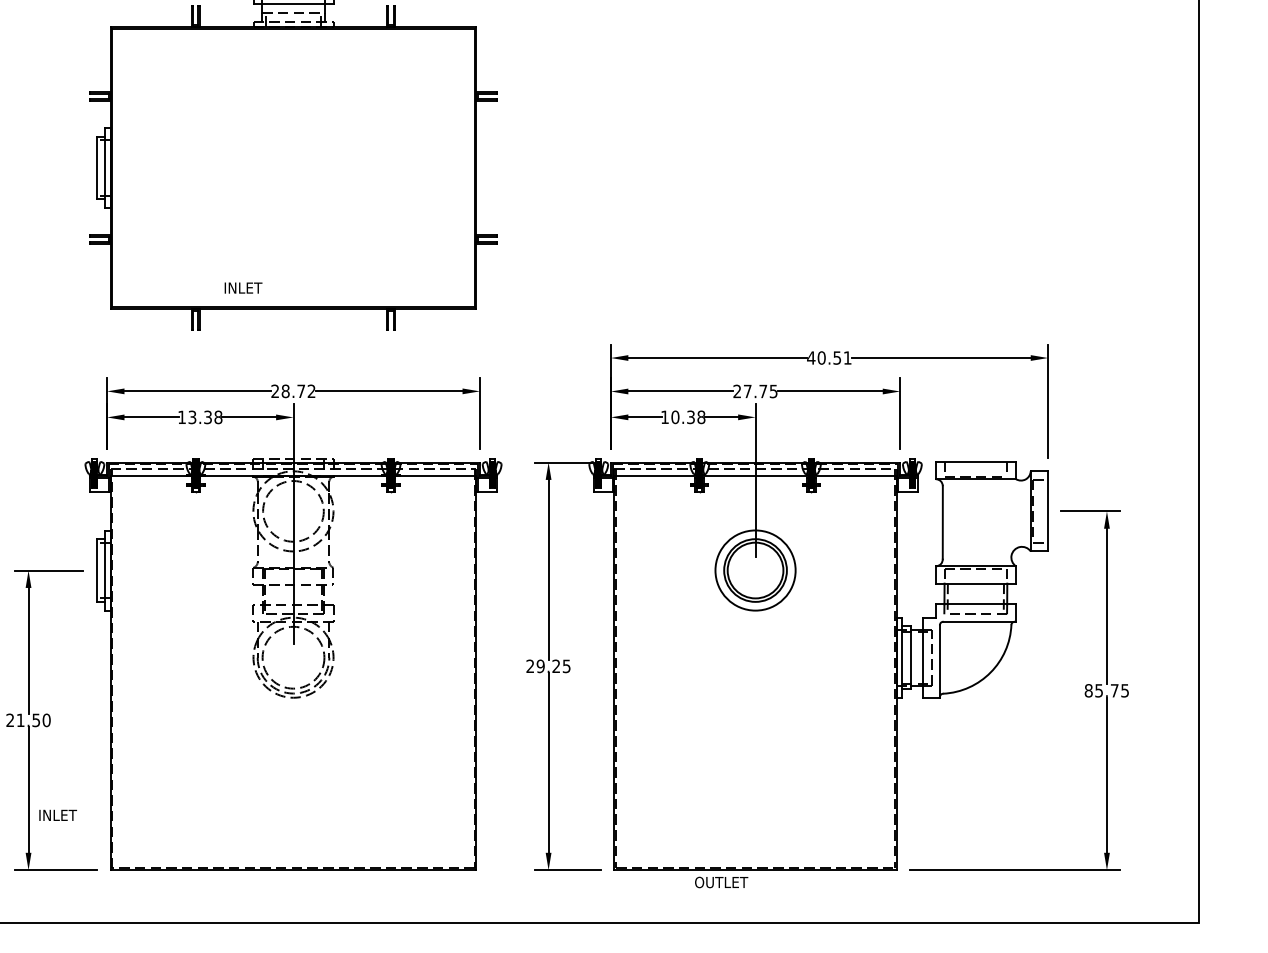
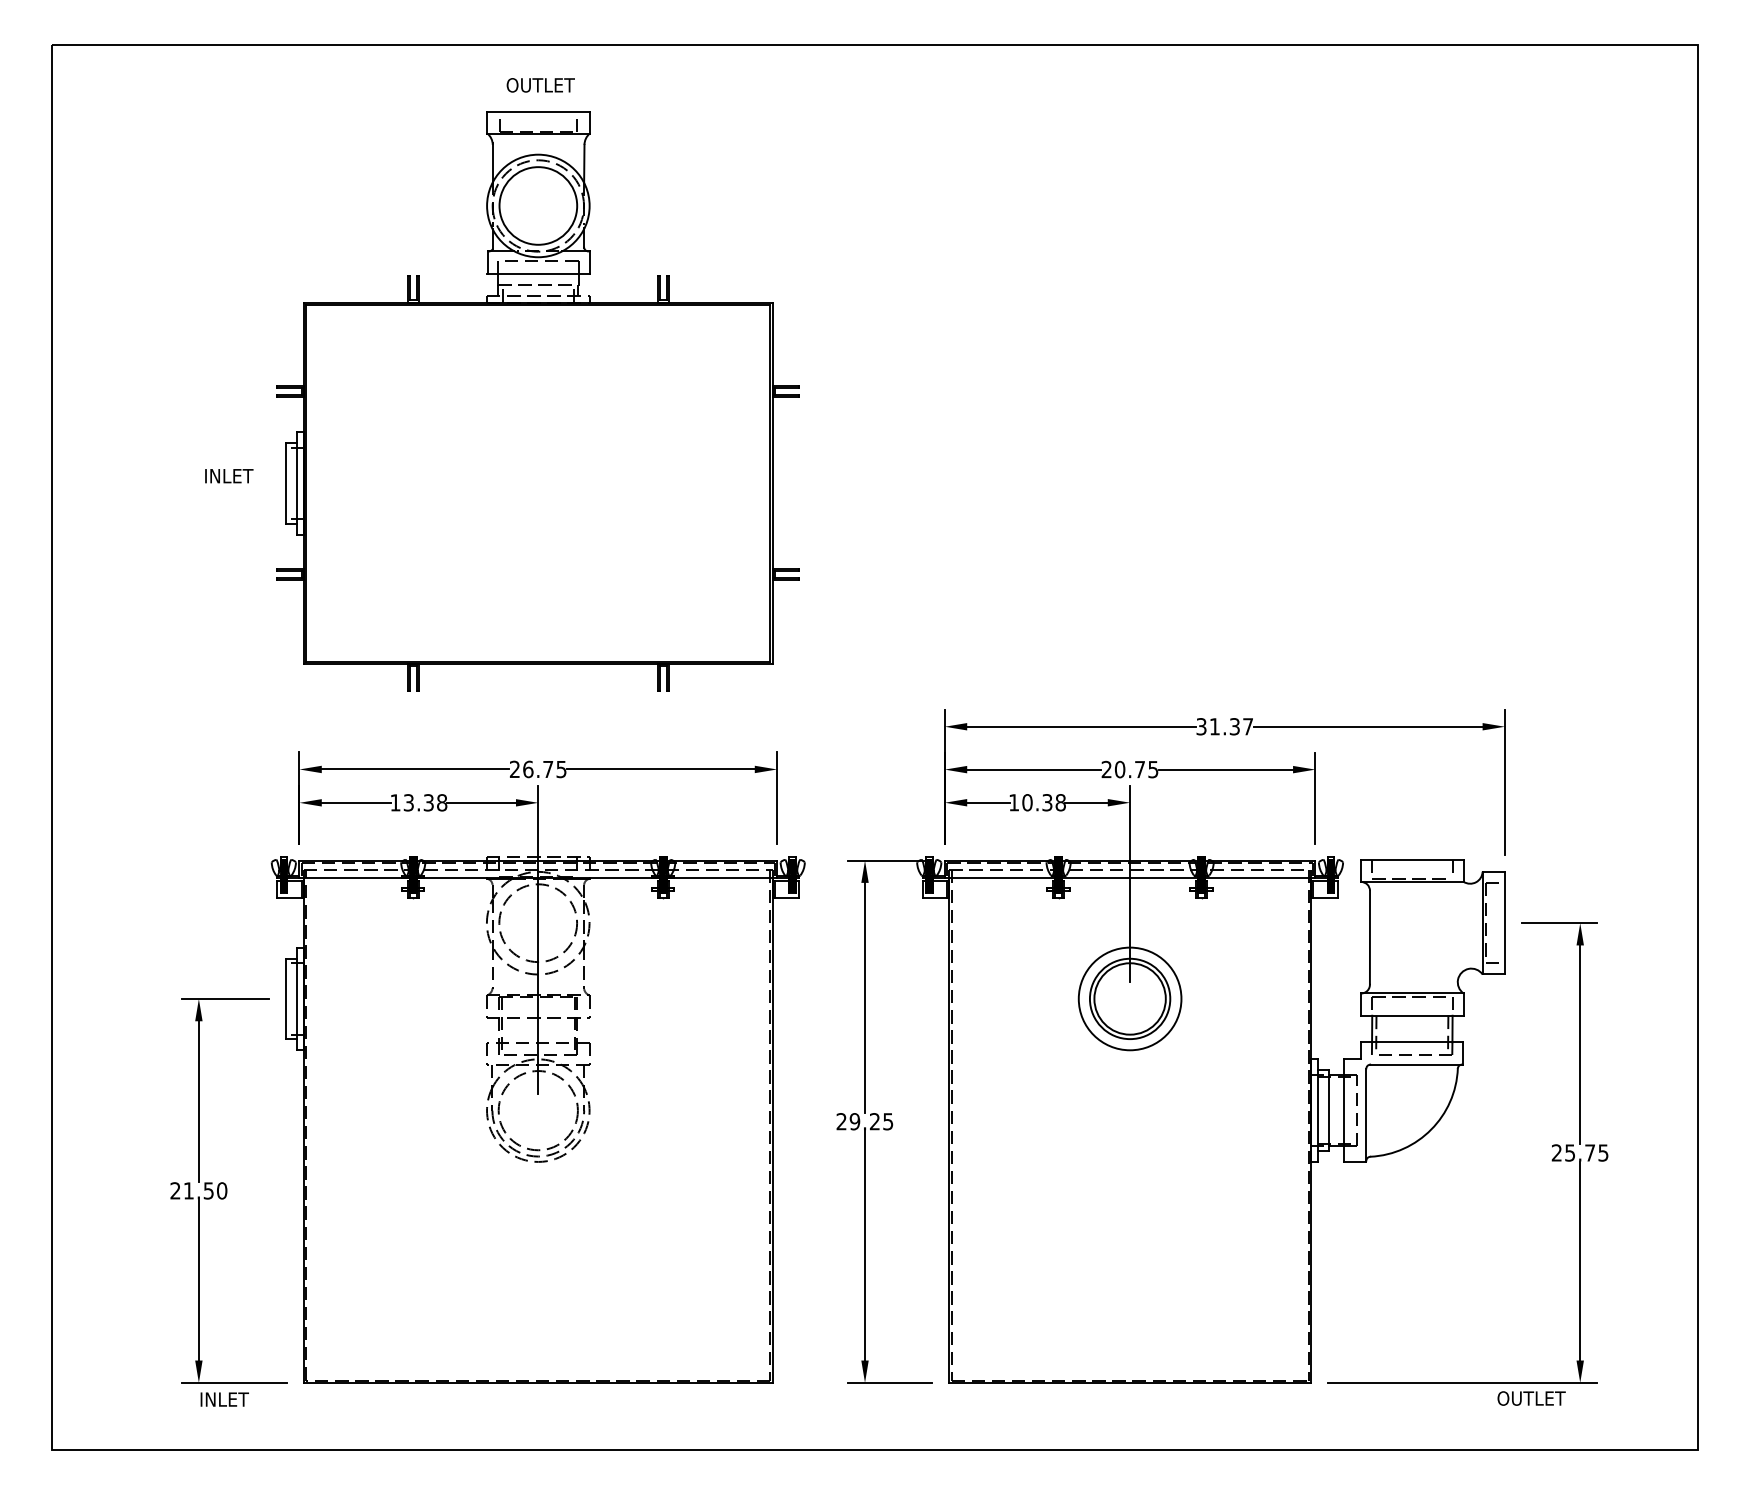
text: (243, 288) -> (229, 476), moved
text: (829, 357) -> (1224, 726), 40.51 -> 31.37
text: (298, 391) -> (544, 769), 28.72 -> 26.75
text: (747, 391) -> (1119, 769), 27.75 -> 20.75
text: (1088, 690) -> (1556, 1152), 85.75 -> 25.75
text: (57, 815) -> (224, 1399), moved
text: (721, 882) -> (1531, 1398), moved

